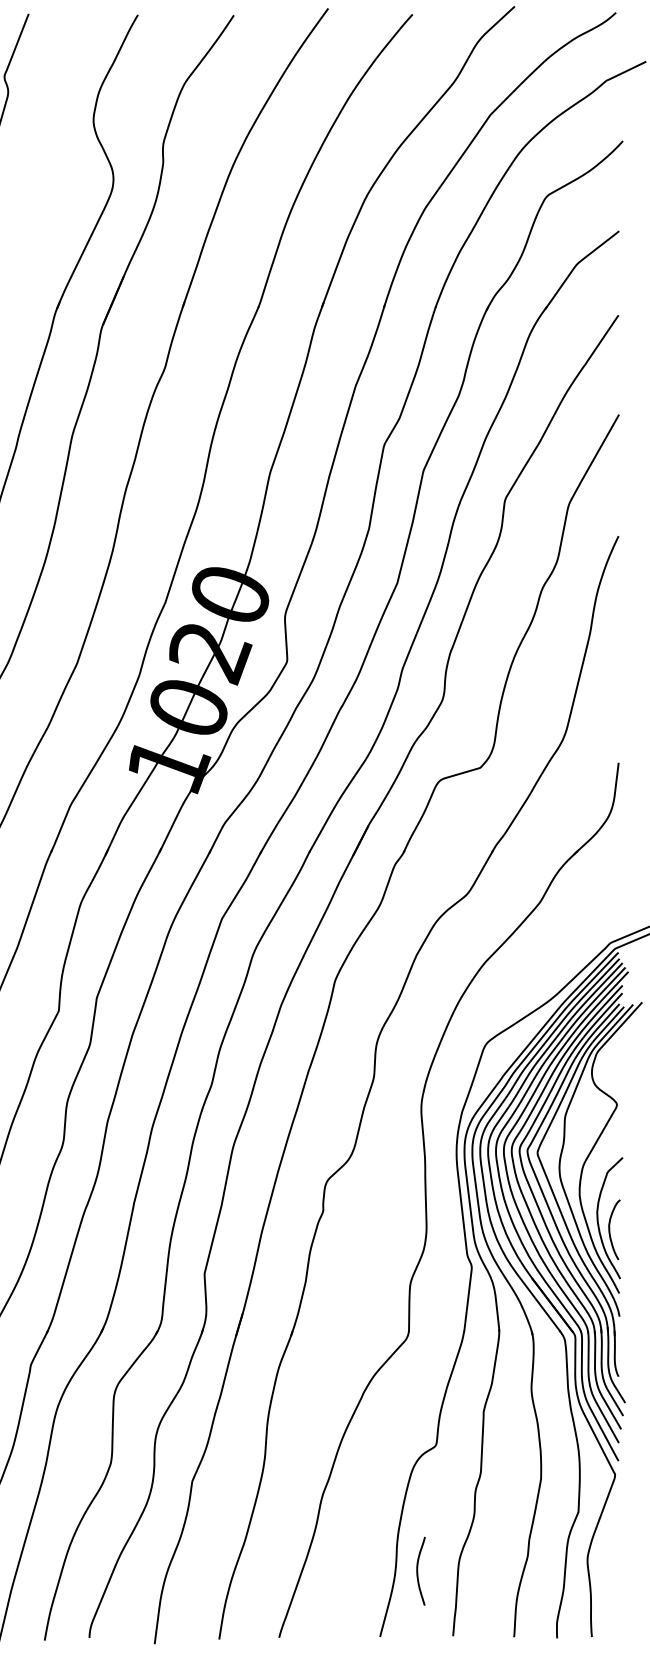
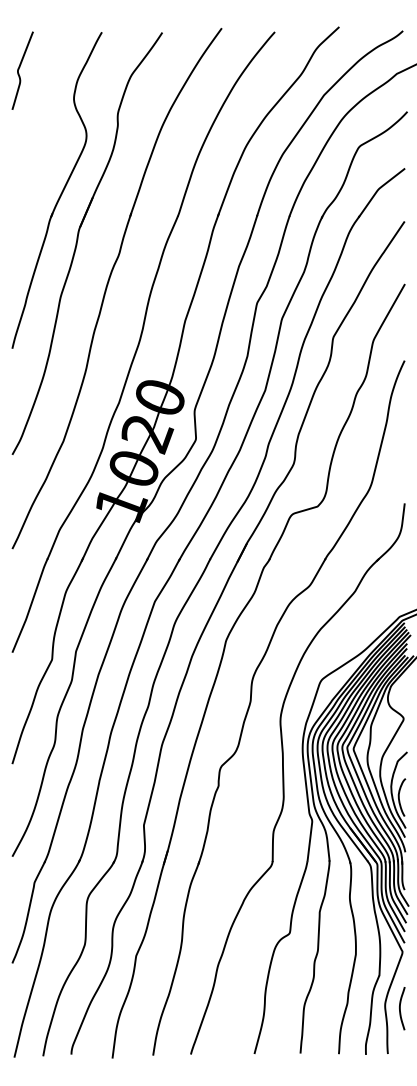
curve: (418, 1571) -> (400, 1008), moved

